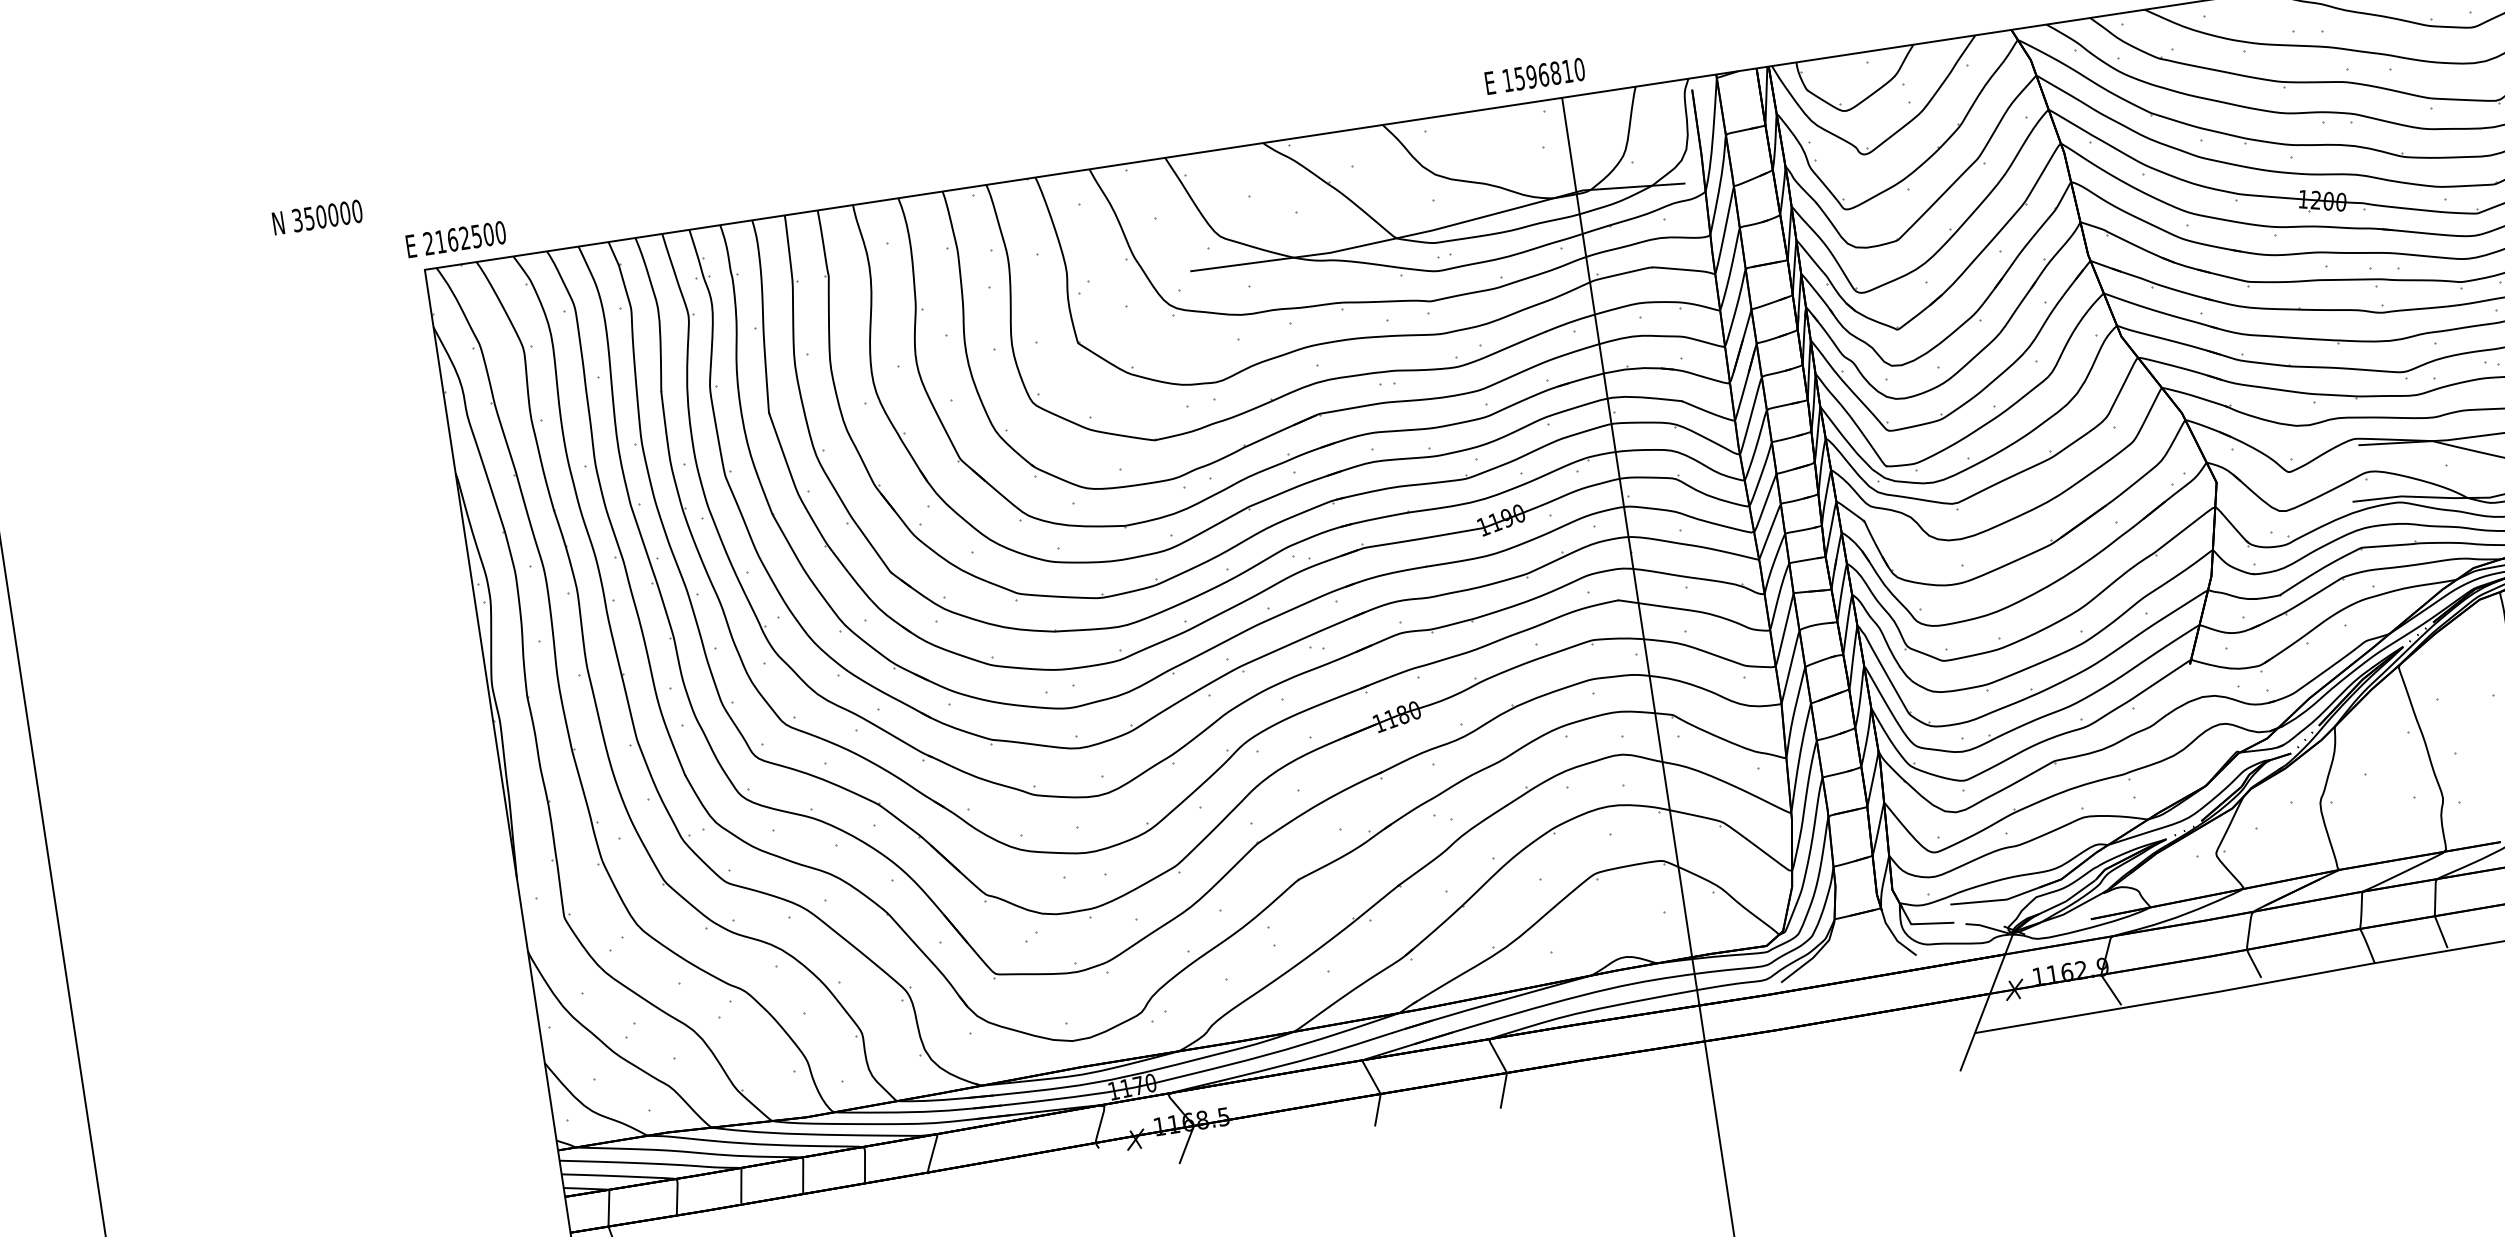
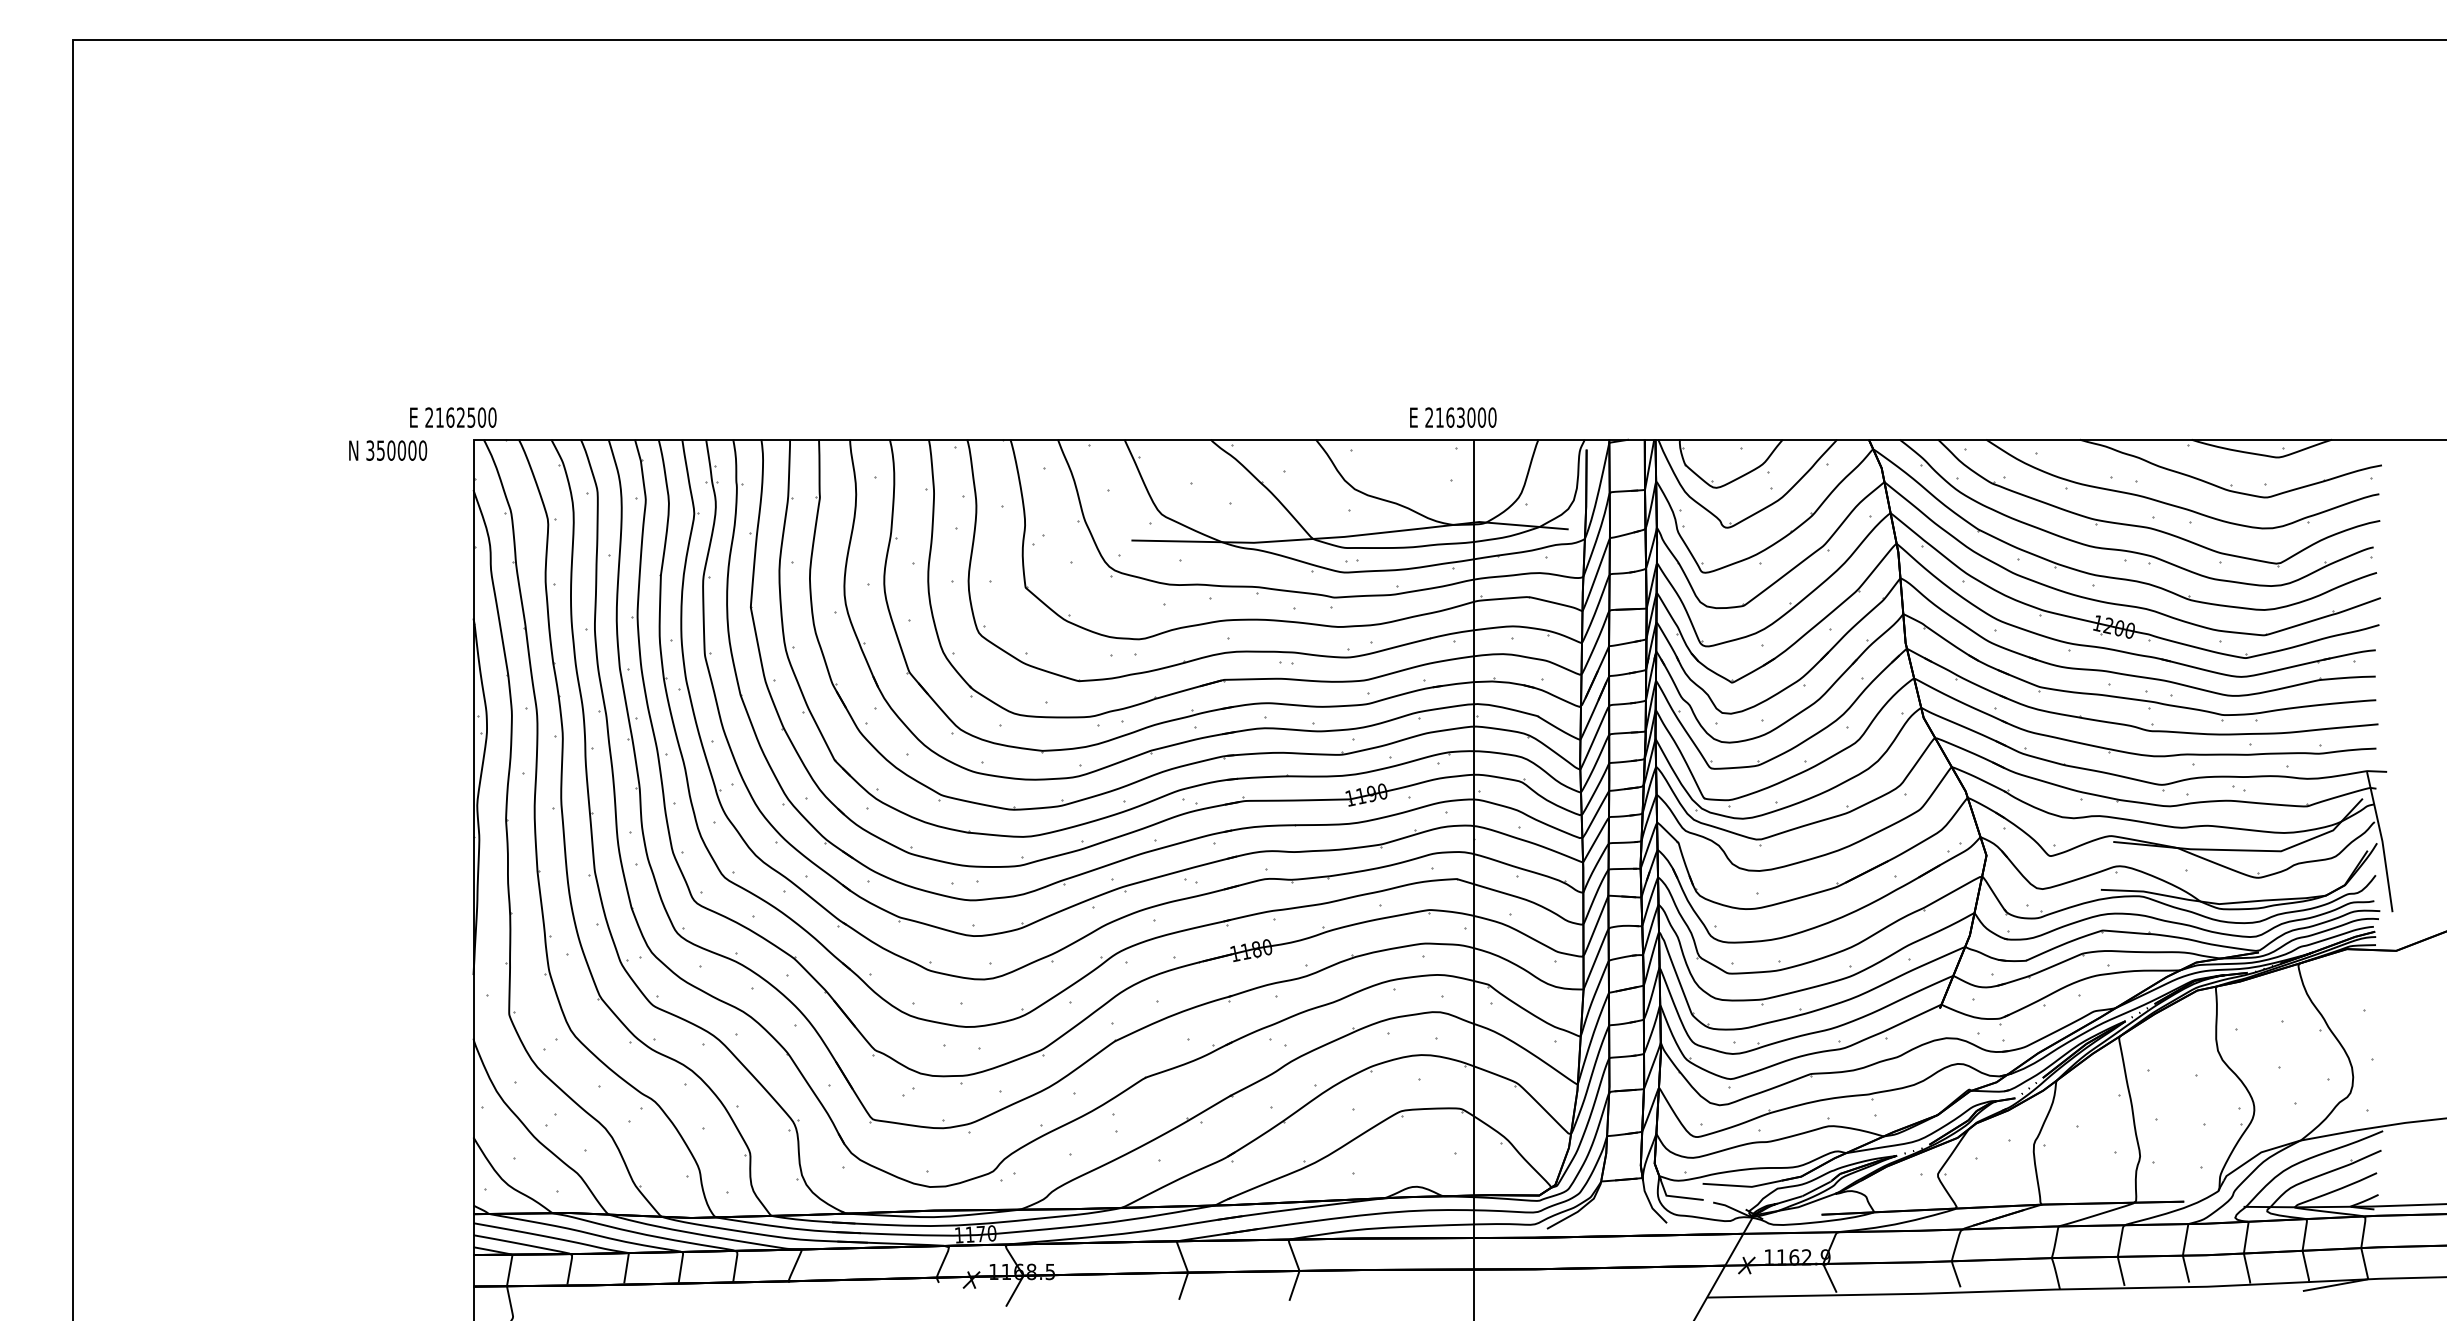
text: (1537, 75) -> (1455, 417), 1596810 -> 2163000
text: (318, 217) -> (388, 450), moved
text: (456, 239) -> (453, 417), moved

